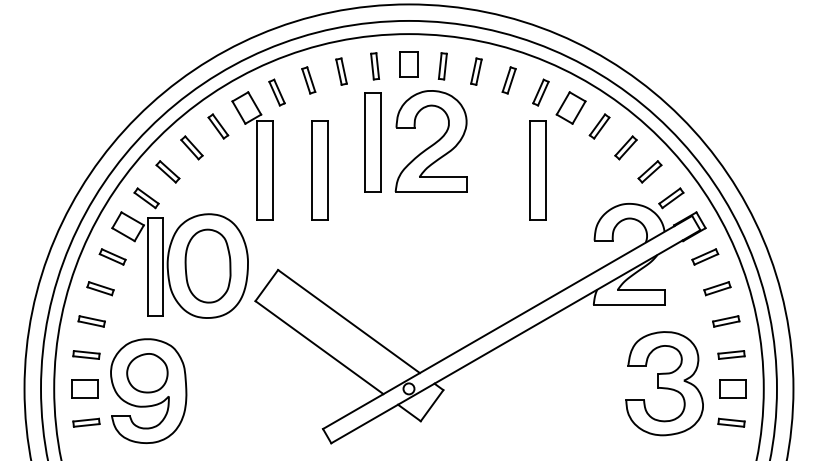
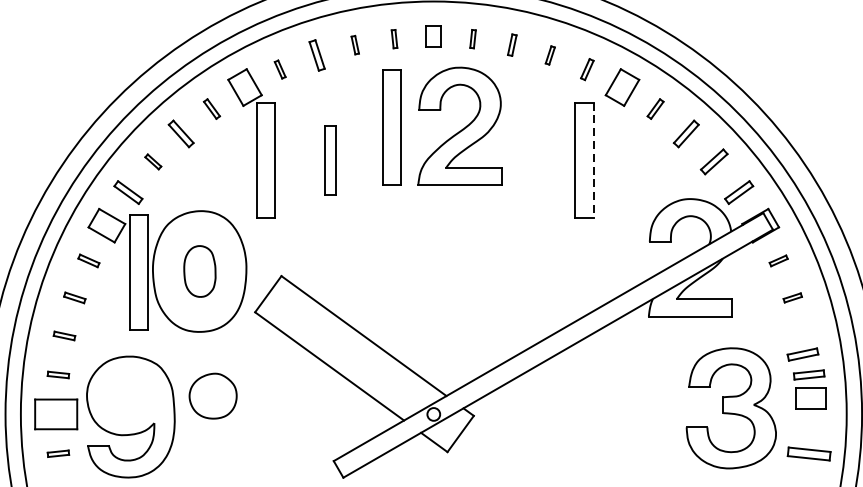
part: (408, 64) -> (433, 36), size x0.7
part: (375, 66) -> (394, 39), size x0.6
part: (442, 66) -> (472, 39), size x0.6
part: (341, 71) -> (355, 45), size x0.6
part: (476, 71) -> (512, 45), size x0.7
part: (508, 80) -> (549, 55), size x0.6
part: (276, 92) -> (279, 69), size x0.6
part: (540, 92) -> (586, 69), size x0.7
part: (218, 126) -> (212, 109), size x0.7
part: (599, 126) -> (655, 109), size x0.7
part: (319, 170) -> (329, 160), size x0.6
line: (546, 170) -> (593, 160), solid -> dashed
part: (167, 171) -> (152, 161), size x0.6
part: (112, 256) -> (88, 260), size x0.7
part: (705, 256) -> (778, 260), size x0.6
part: (207, 265) -> (199, 270), size x0.6
part: (100, 288) -> (74, 297), size x0.7
part: (717, 288) -> (792, 297), size x0.6
part: (91, 321) -> (64, 335), size x0.7
part: (726, 321) -> (803, 354), moved
part: (86, 354) -> (58, 374), size x0.7
part: (147, 373) -> (213, 396), moved
part: (84, 388) -> (56, 413), size x1.4
part: (732, 388) -> (810, 397), moved
part: (86, 422) -> (58, 453), size x0.7
part: (731, 422) -> (809, 453), size x1.4

